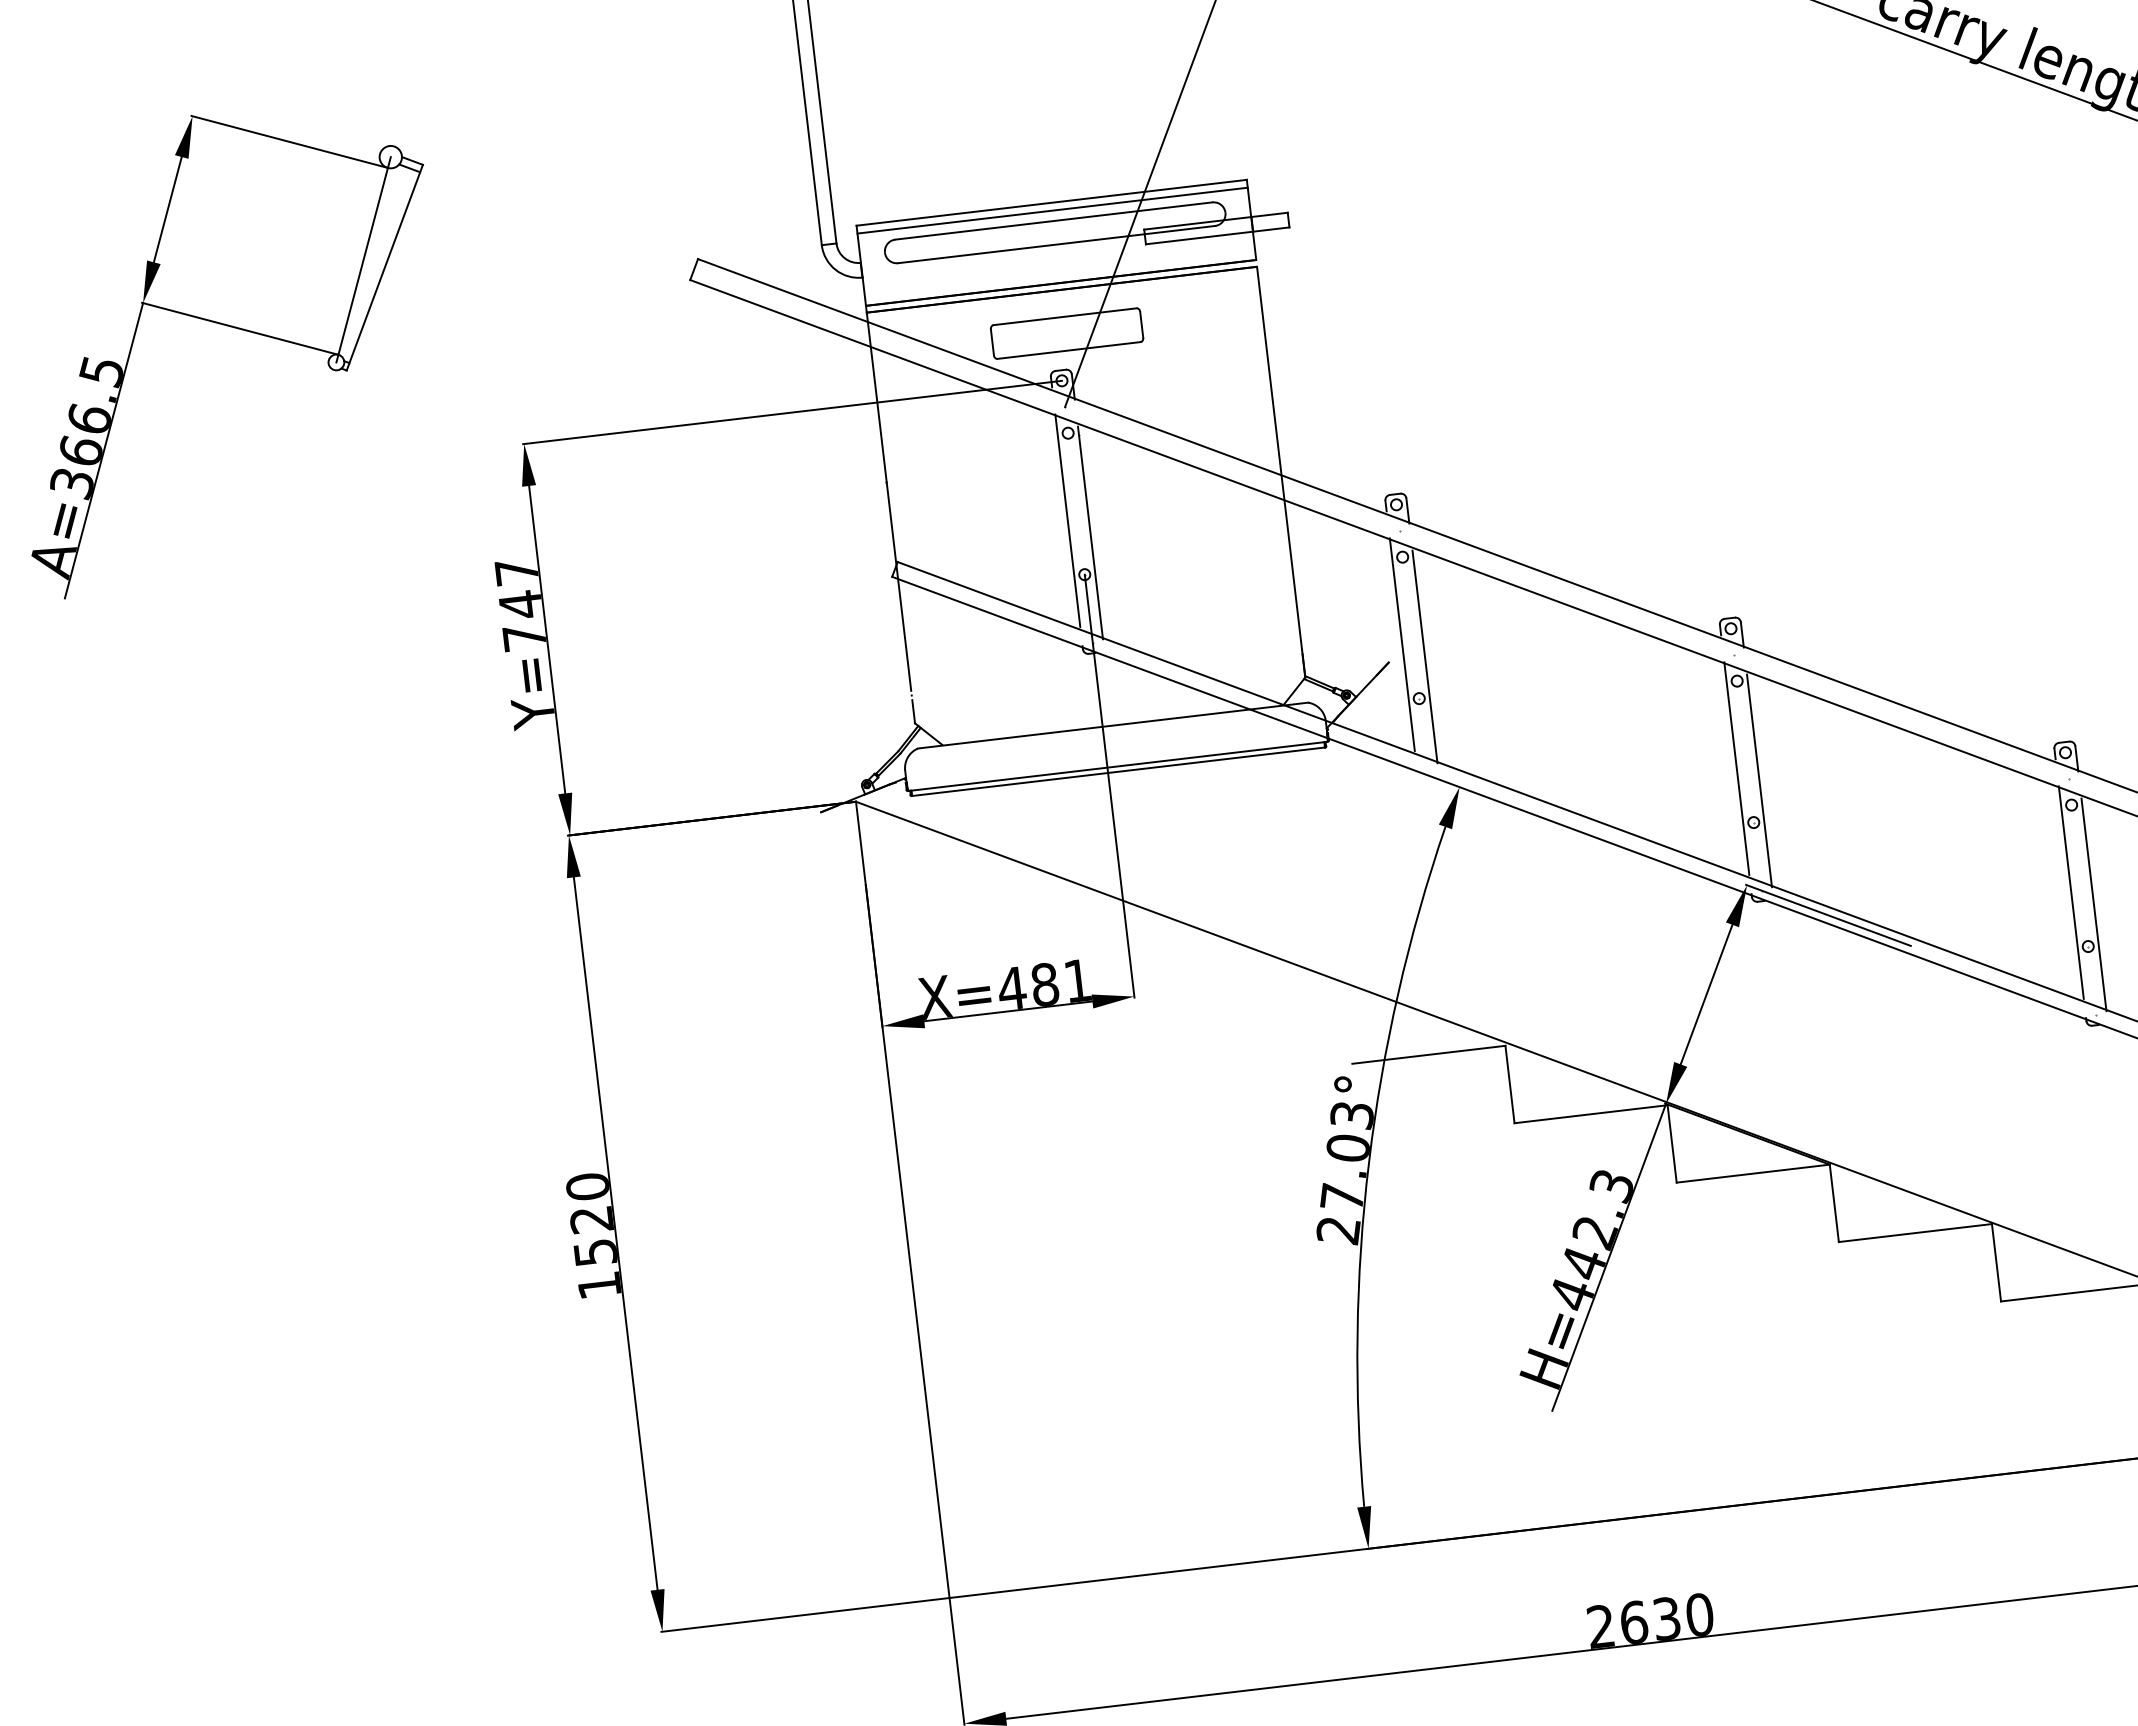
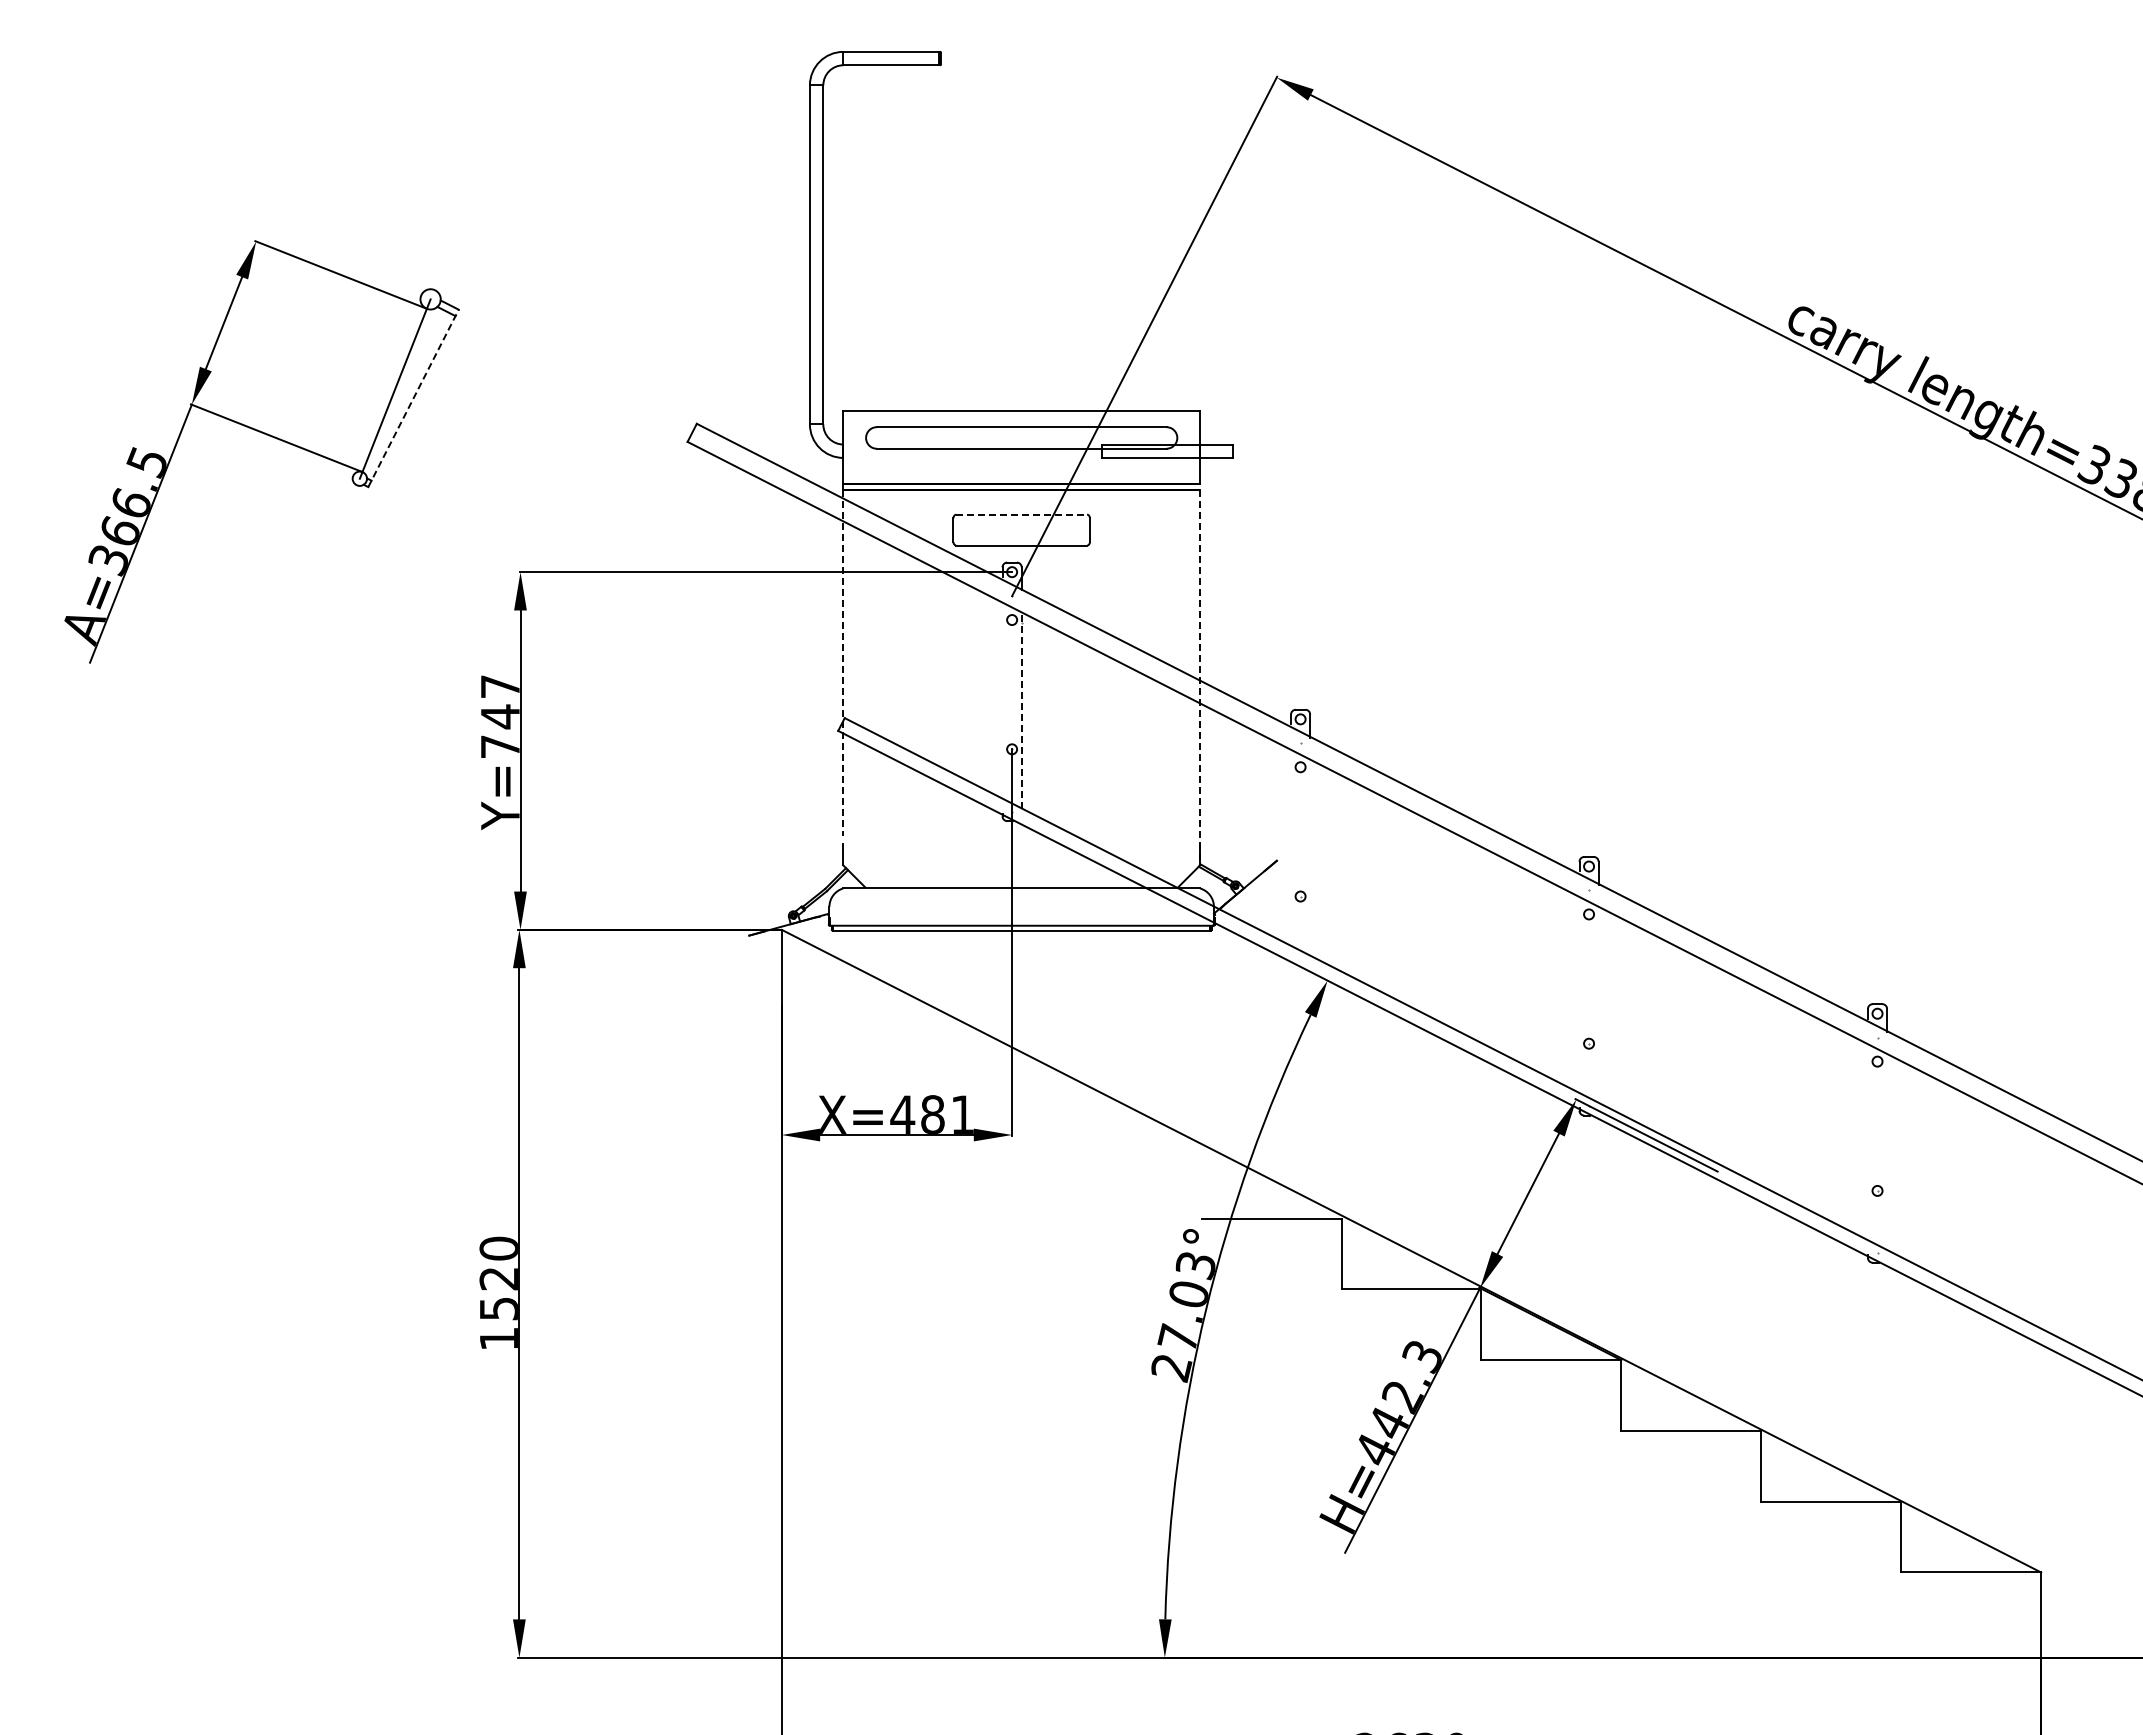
line: (1052, 210) -> (1021, 417), removed
line: (384, 267) -> (413, 398), solid -> dashed
line: (1065, 316) -> (1022, 514), solid -> dashed
line: (1281, 471) -> (1200, 677), solid -> dashed
line: (889, 501) -> (843, 662), solid -> dashed
line: (1067, 520) -> (1002, 698), removed
line: (1090, 533) -> (1021, 712), solid -> dashed
line: (1402, 643) -> (1291, 845), removed
line: (1425, 656) -> (1310, 859), removed
line: (1736, 768) -> (1579, 993), removed
line: (1759, 780) -> (1598, 1006), removed
line: (2070, 892) -> (1867, 1140), removed
line: (2094, 904) -> (1887, 1153), removed

